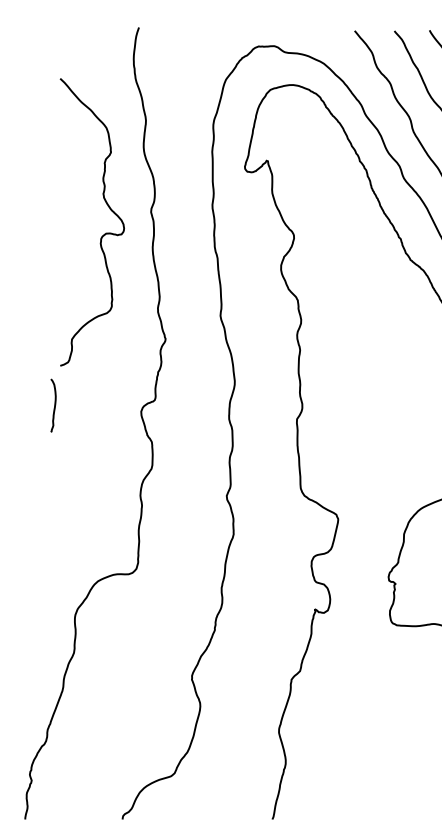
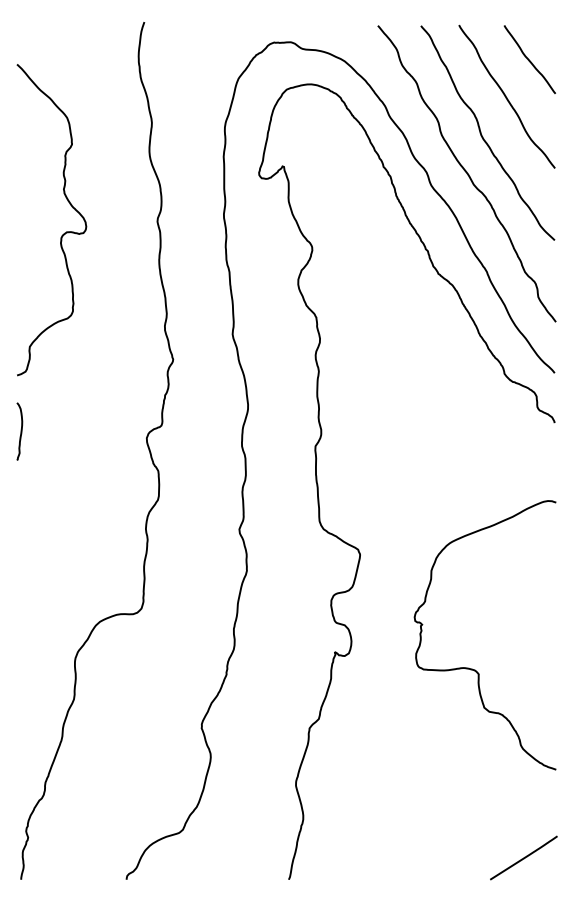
curve: (104, 233) -> (64, 232), moved
curve: (54, 405) -> (20, 431), moved

